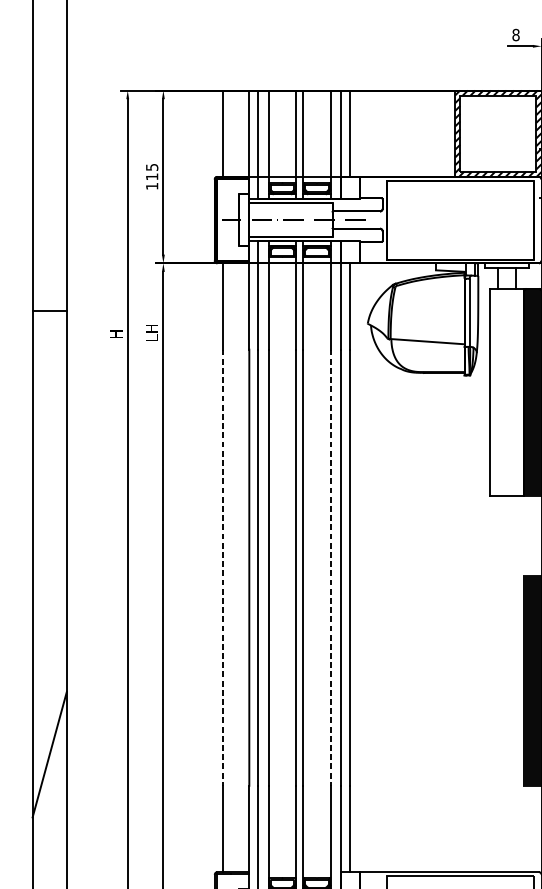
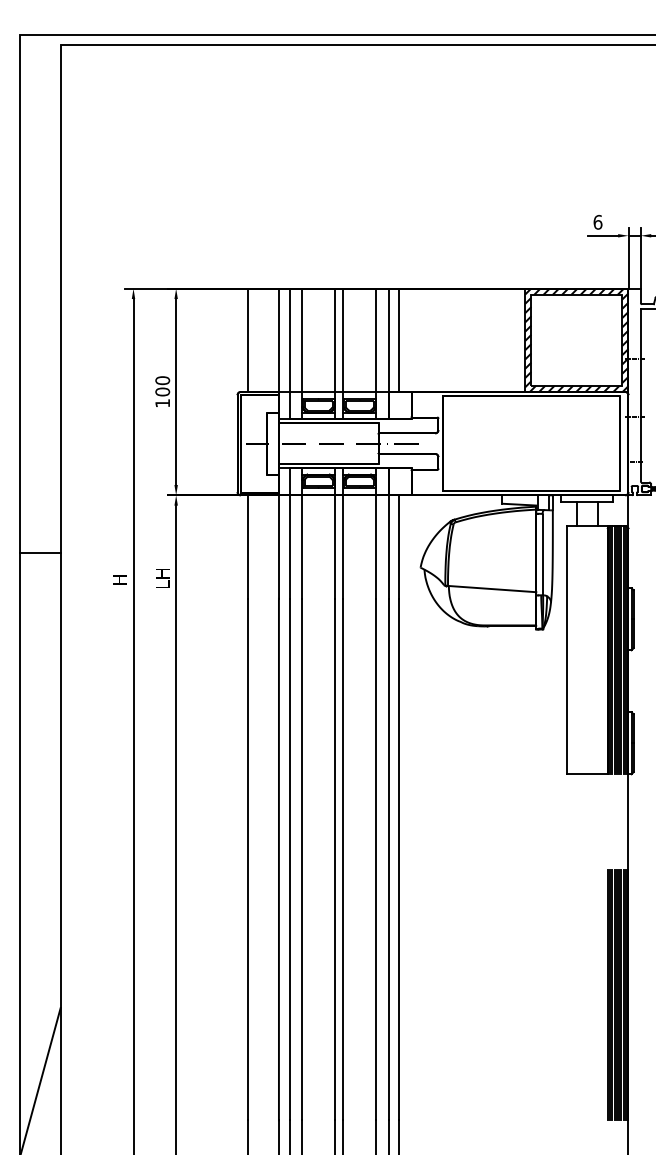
text: (515, 34) -> (597, 221), 8 -> 6
text: (151, 172) -> (162, 386), 115 -> 100
line: (223, 567) -> (247, 859), dashed -> solid
line: (330, 567) -> (376, 859), dashed -> solid

